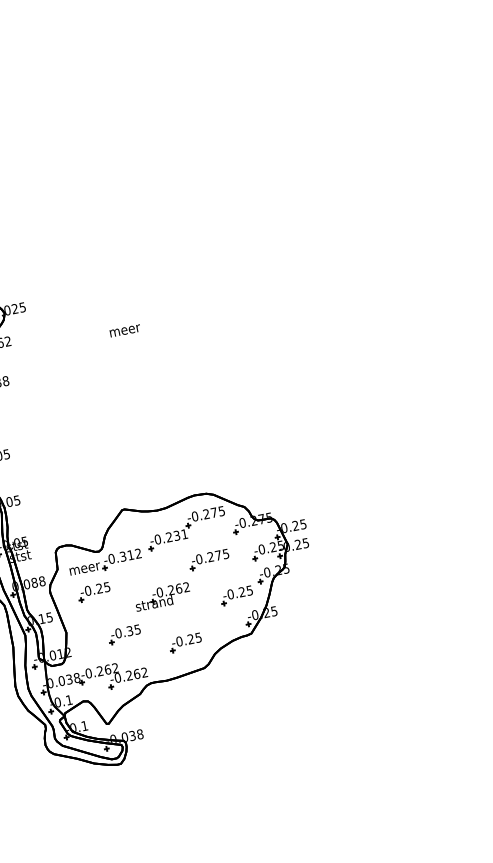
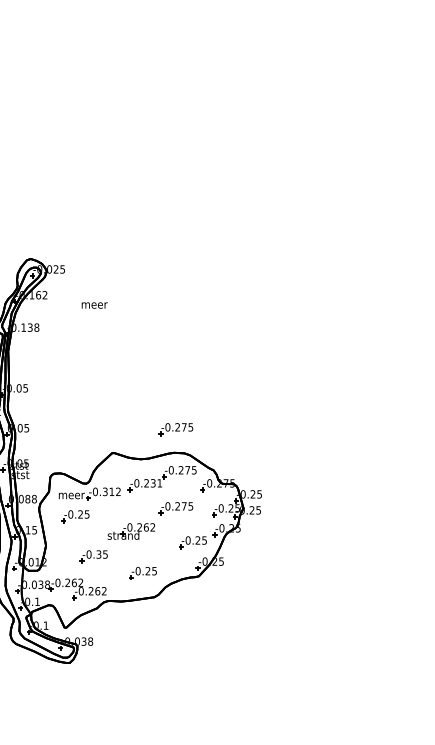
text: (125, 330) -> (94, 305), moved
part: (190, 468) -> (175, 429), added

